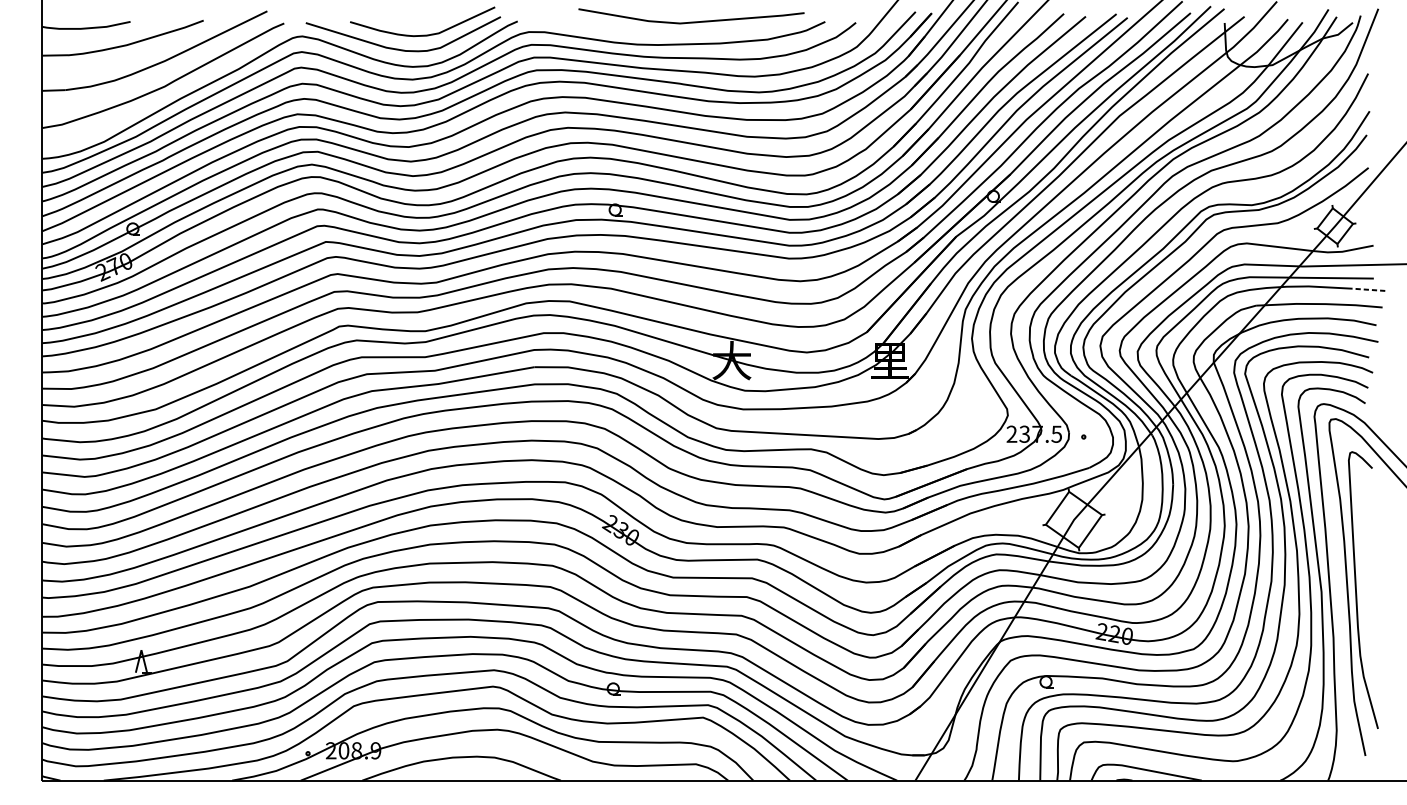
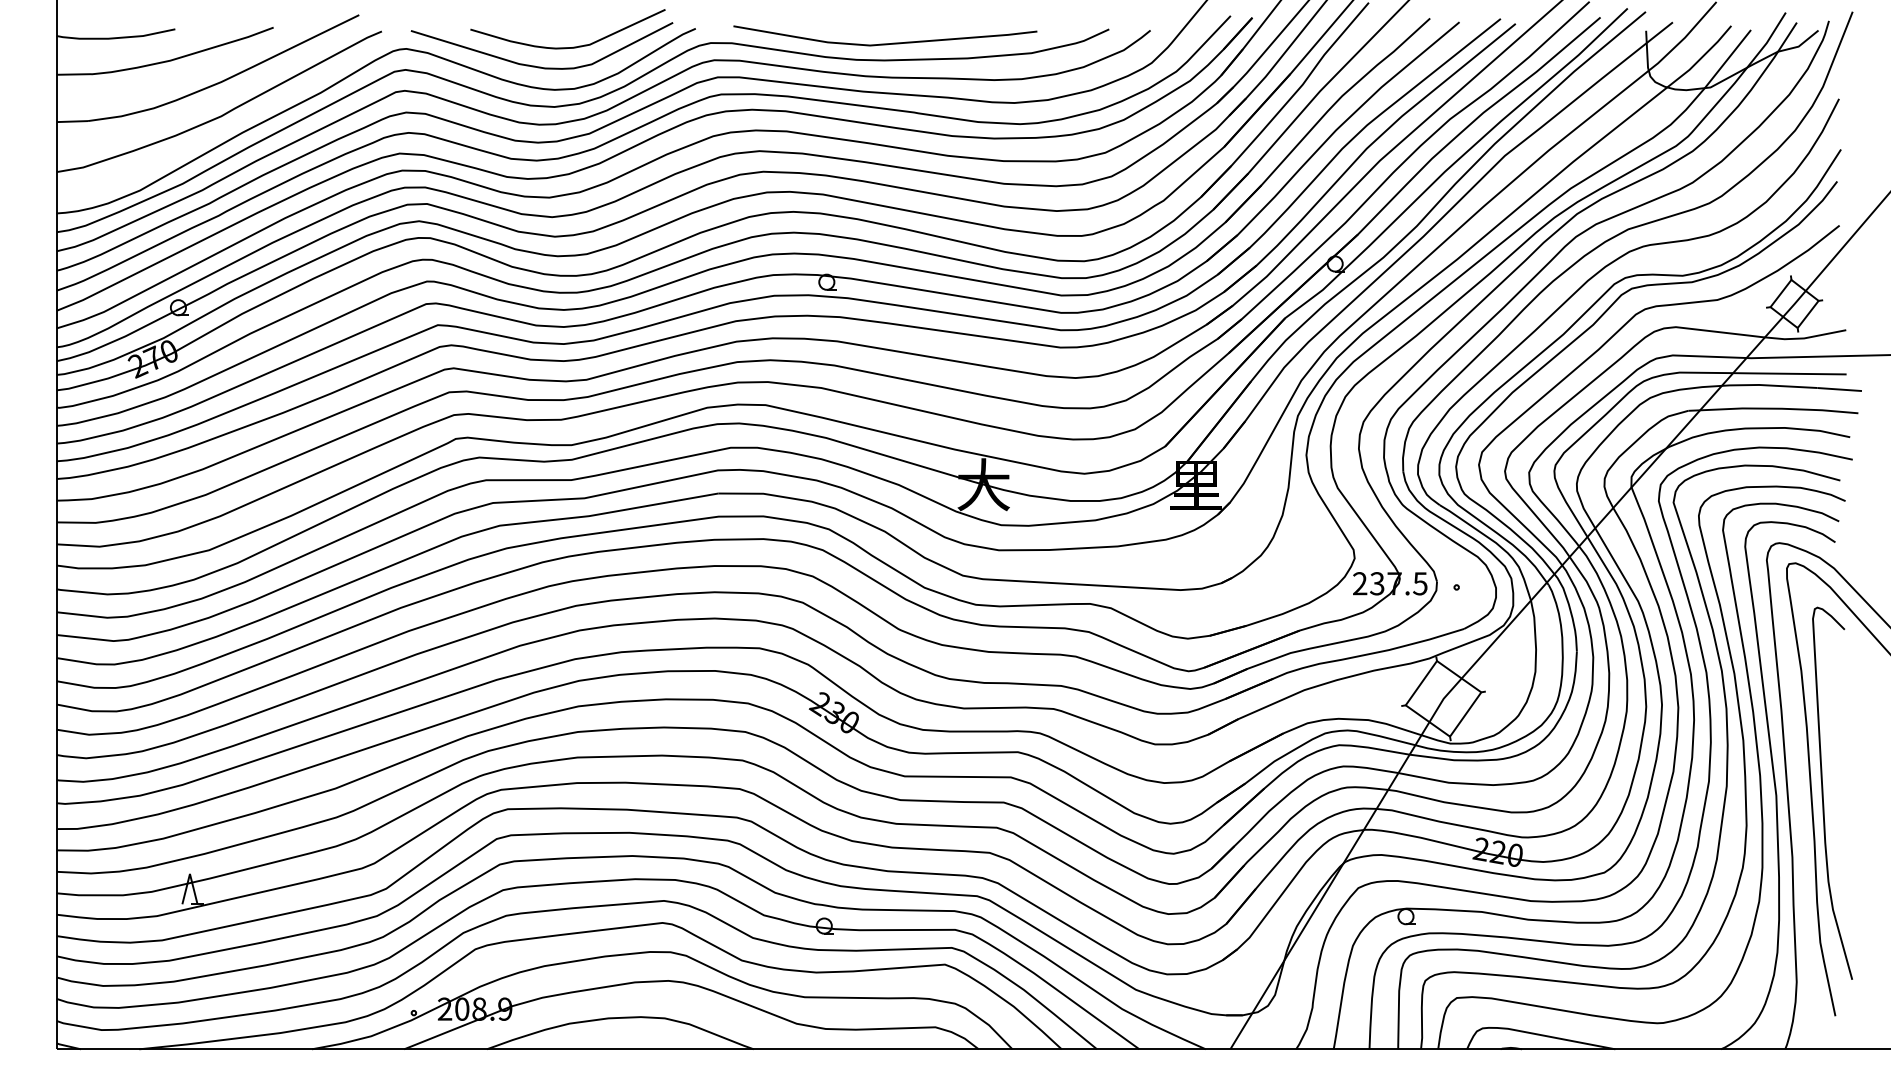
curve: (691, 21) -> (885, 43), moved
line: (1368, 289) -> (1839, 389), dashed -> solid

